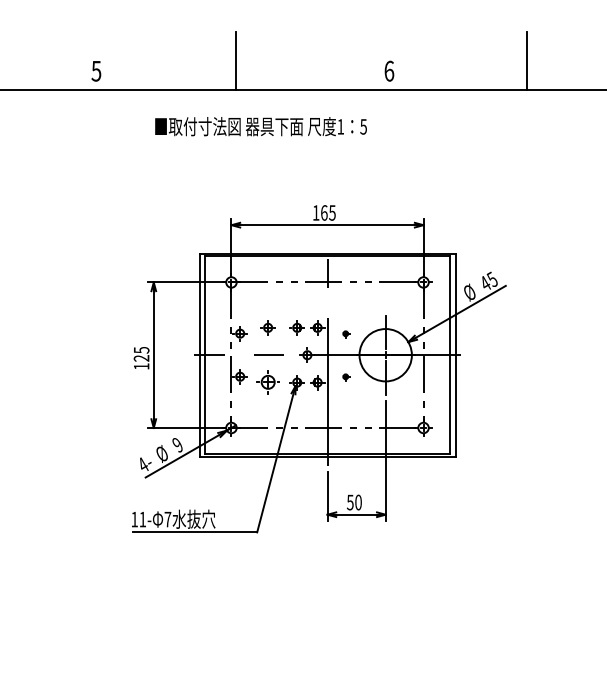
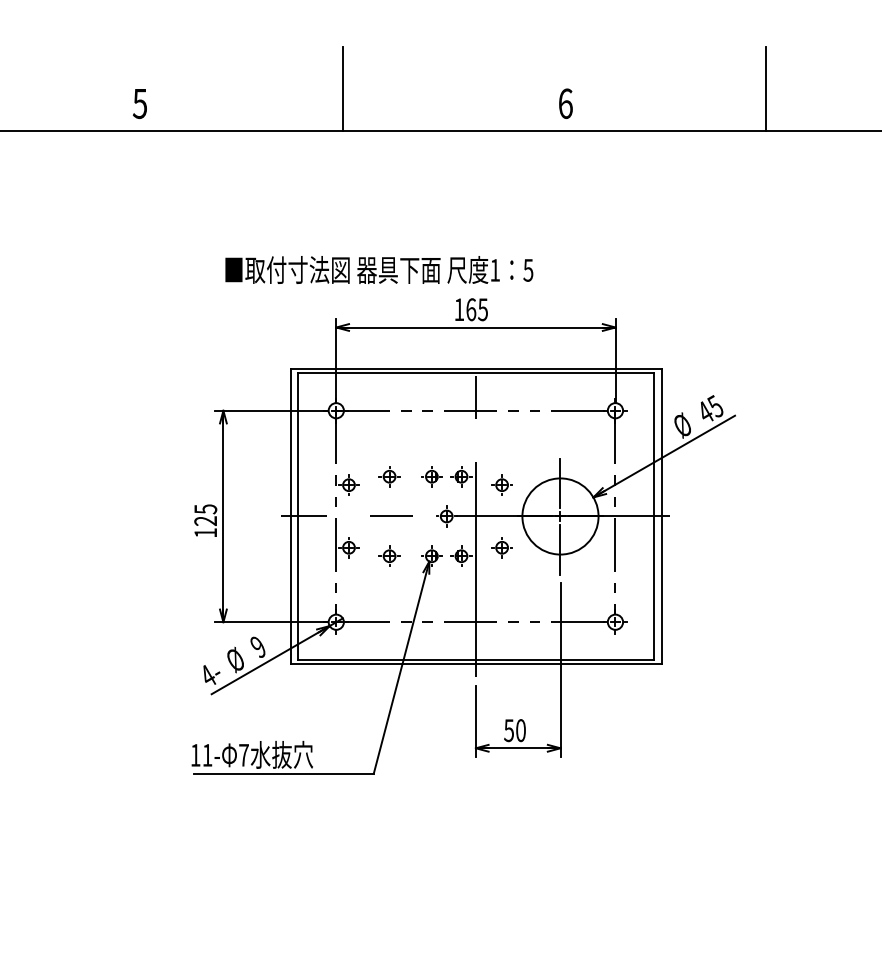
text: (260, 126) -> (378, 269), moved
part: (345, 333) -> (502, 484), size x1.67
part: (345, 376) -> (502, 547), size x1.67
part: (267, 382) -> (388, 556), size x0.62

